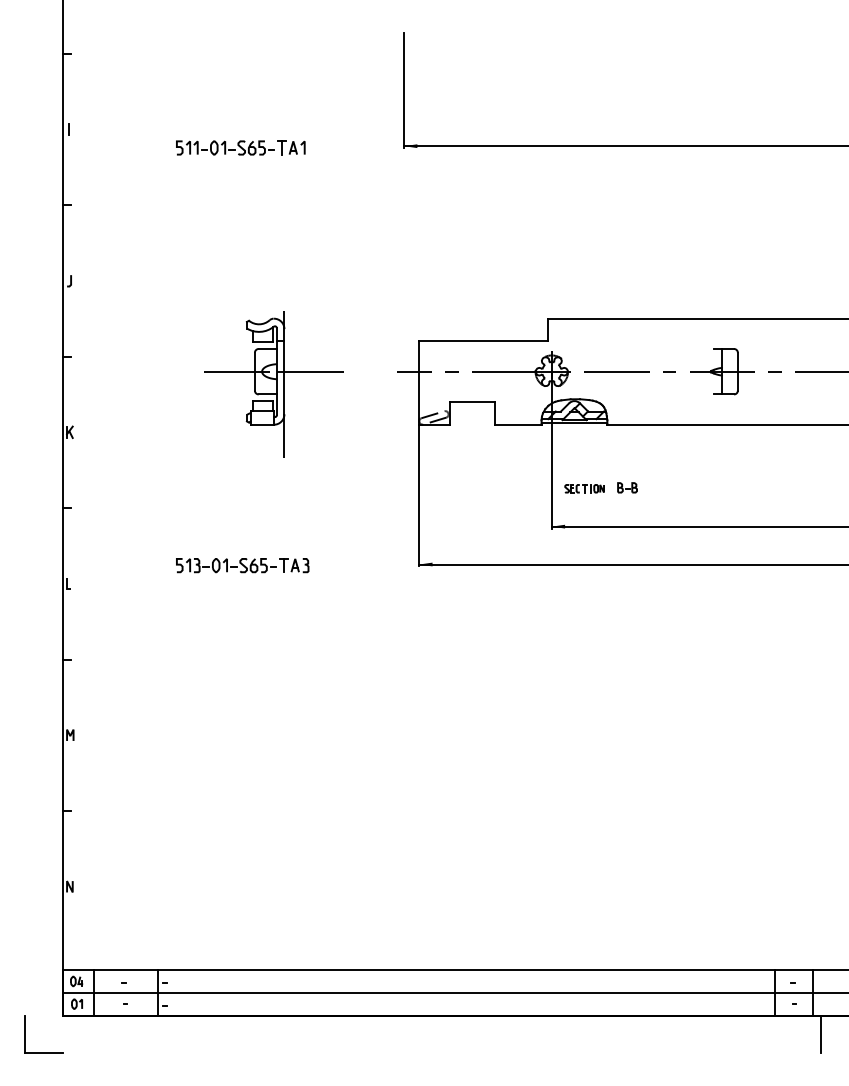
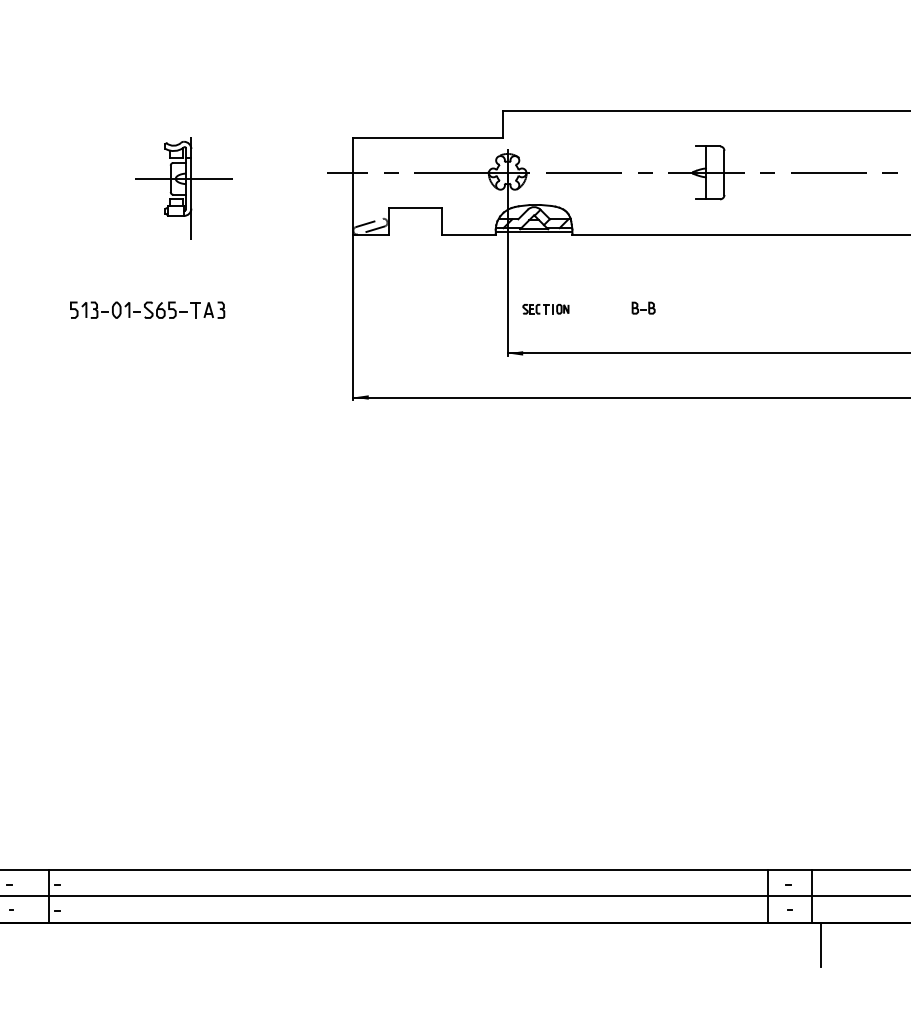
part: (273, 384) -> (183, 187), size x0.6
part: (627, 487) -> (643, 307), moved
part: (242, 565) -> (147, 310), moved

